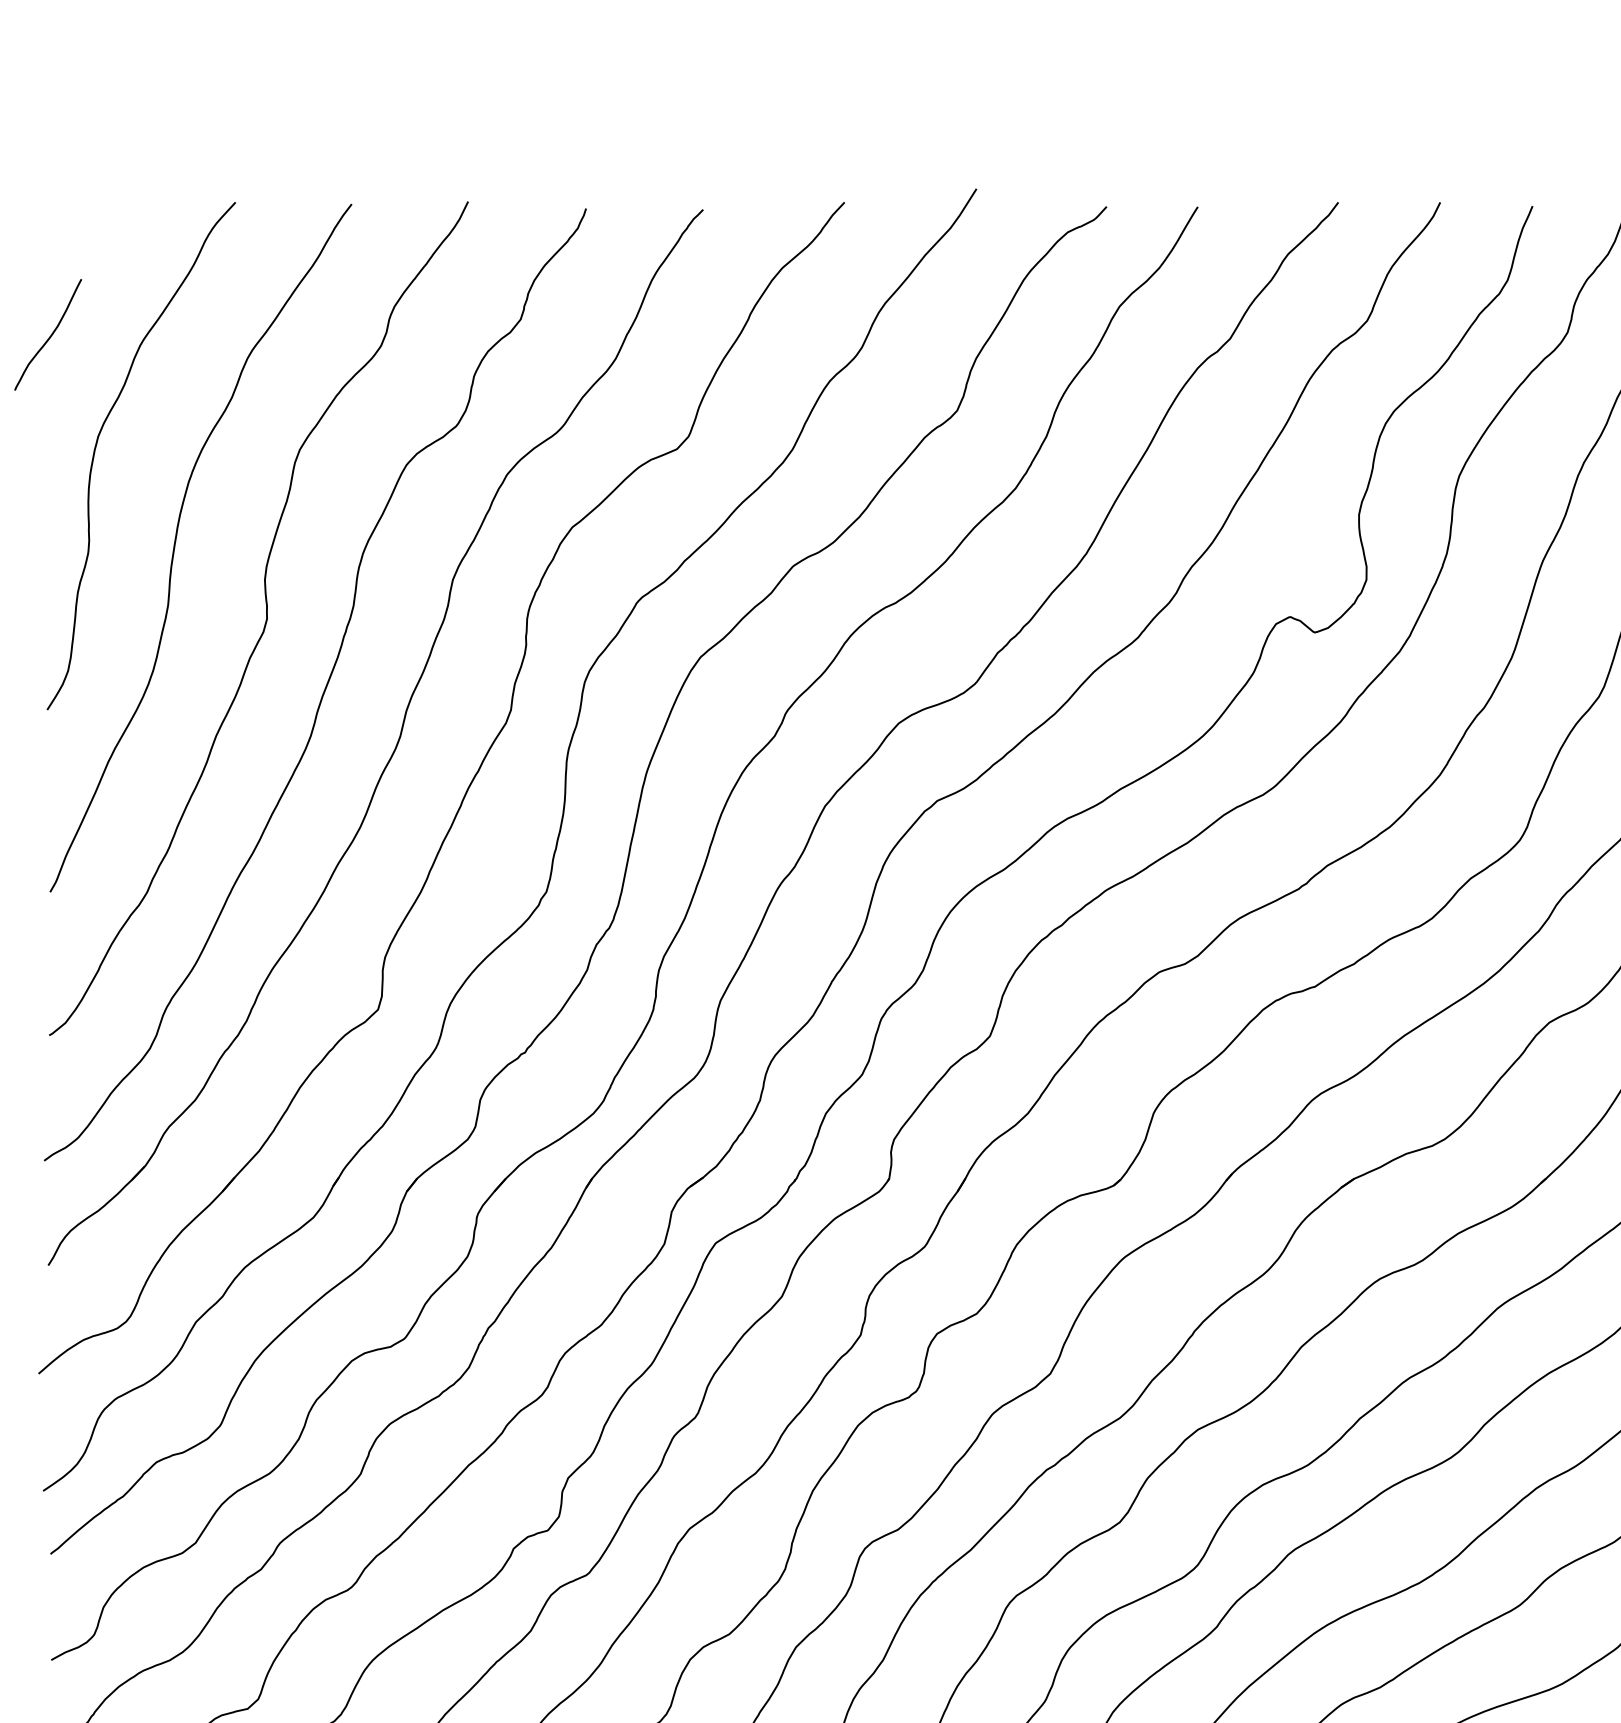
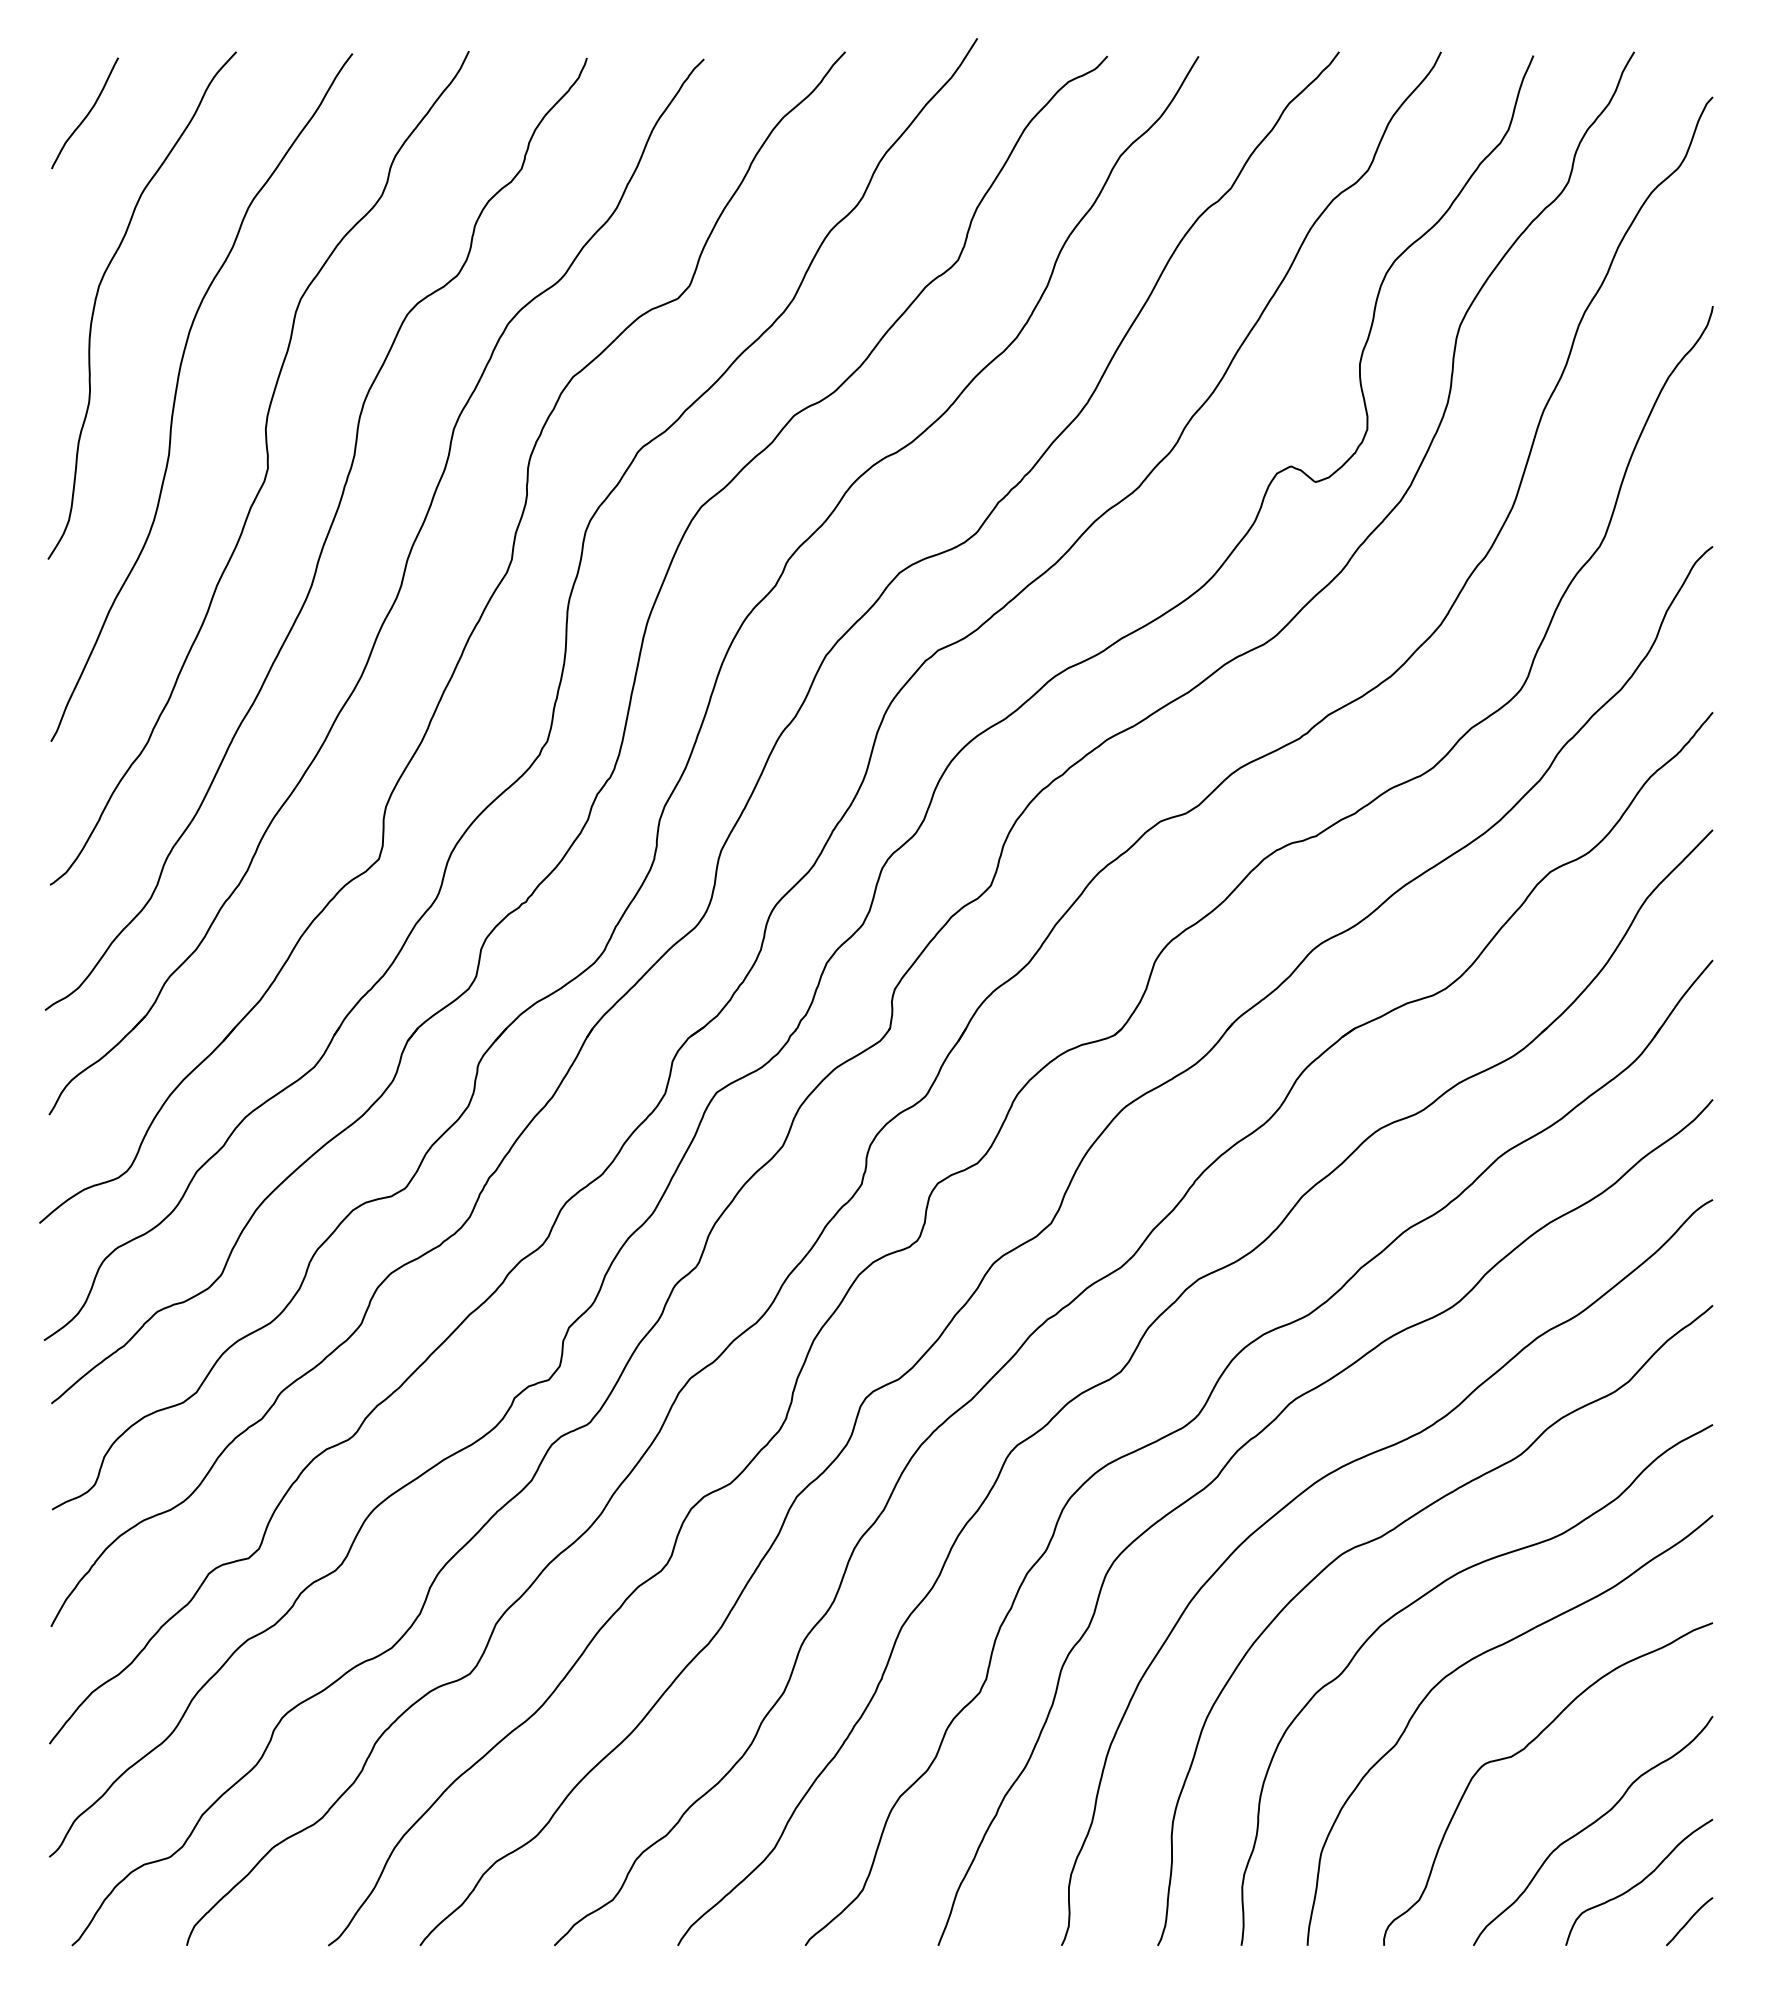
curve: (49, 336) -> (86, 114), moved

